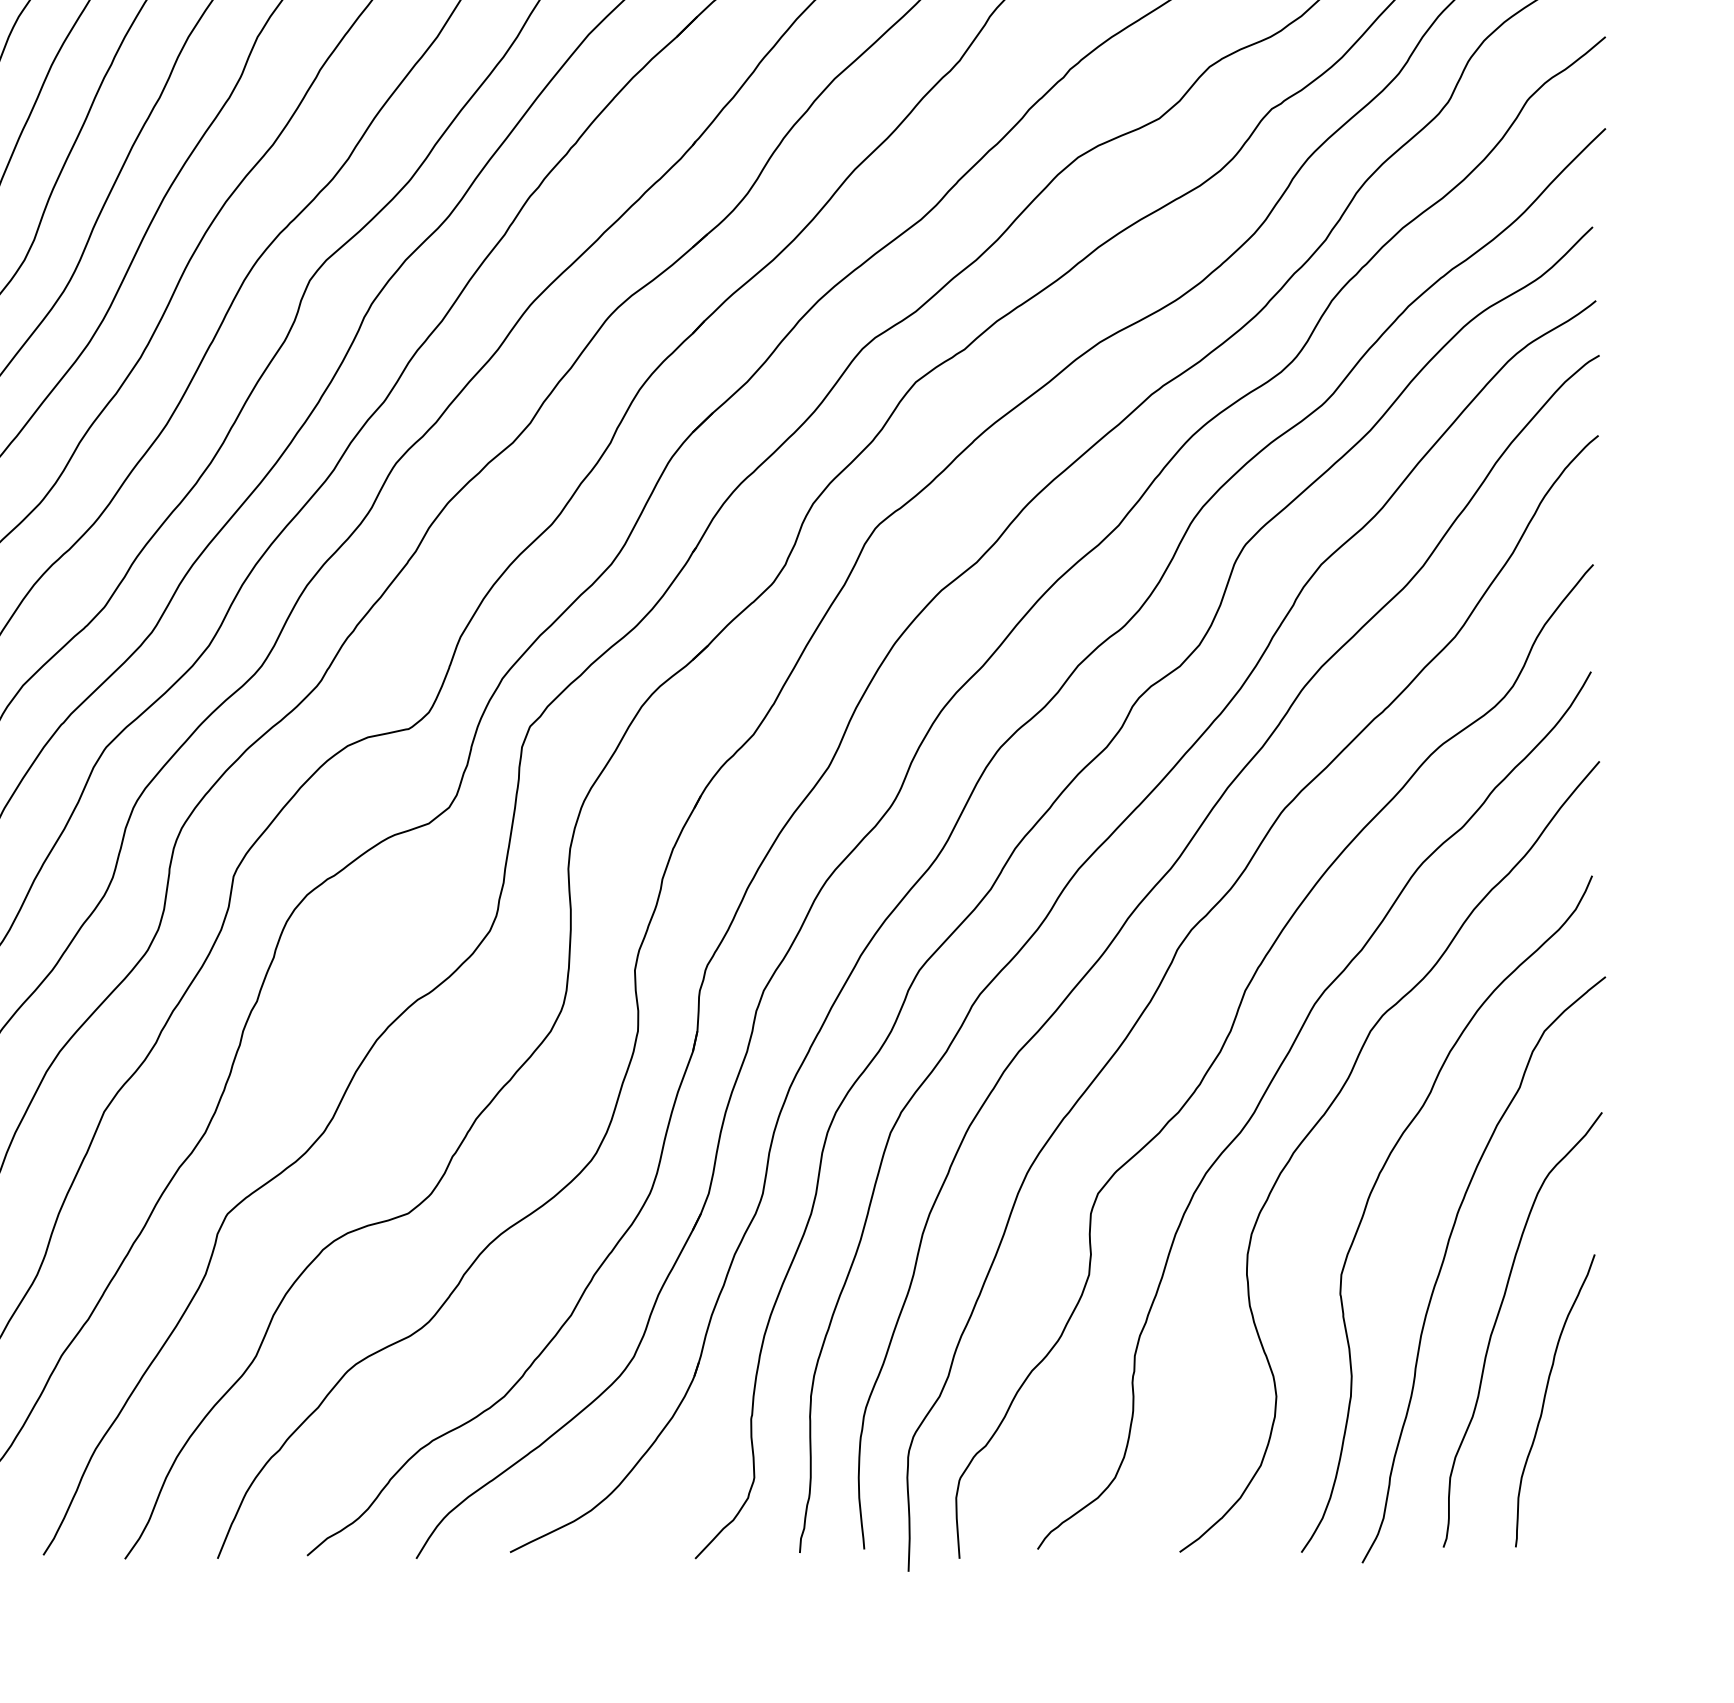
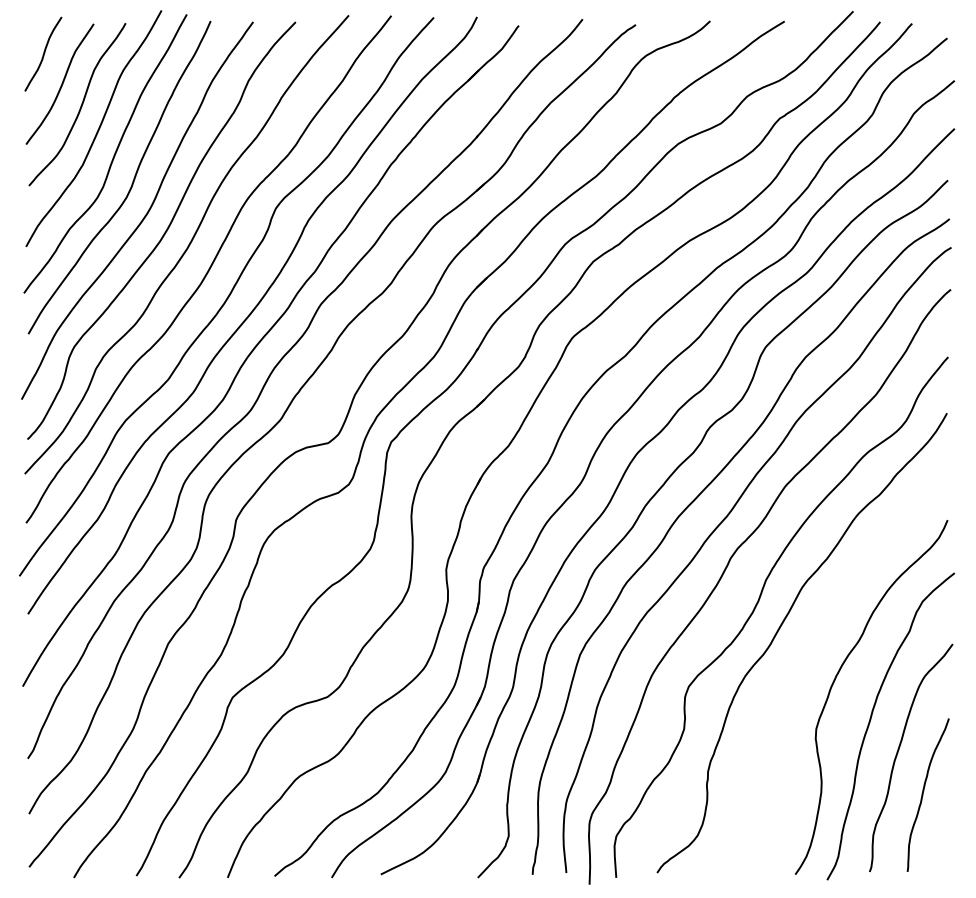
curve: (1326, 1115) -> (808, 645), removed

